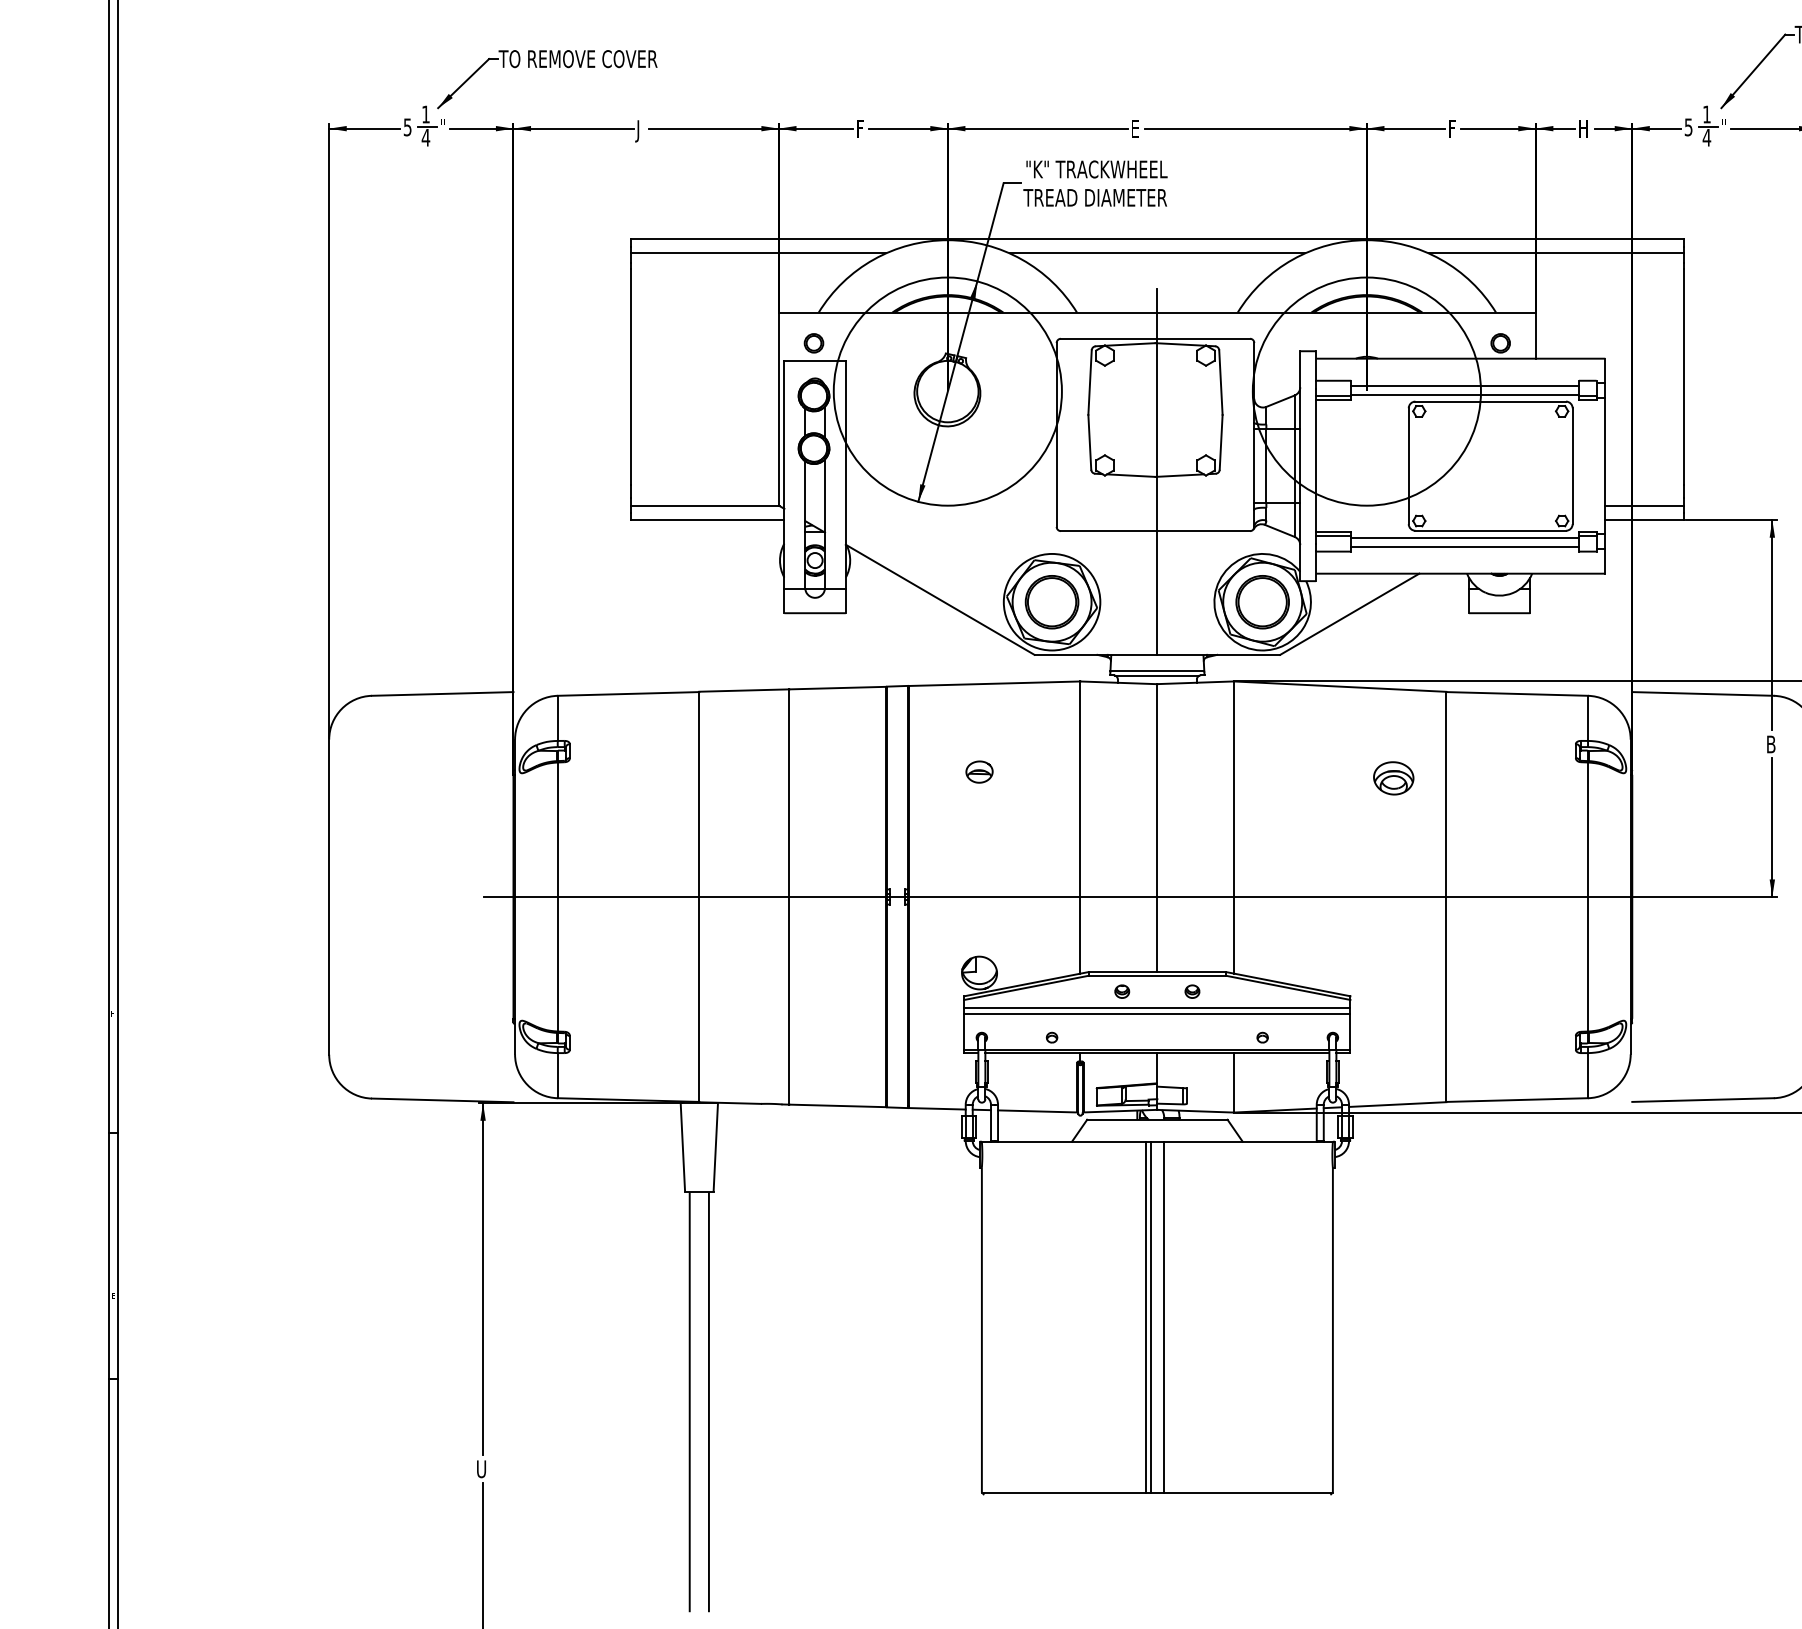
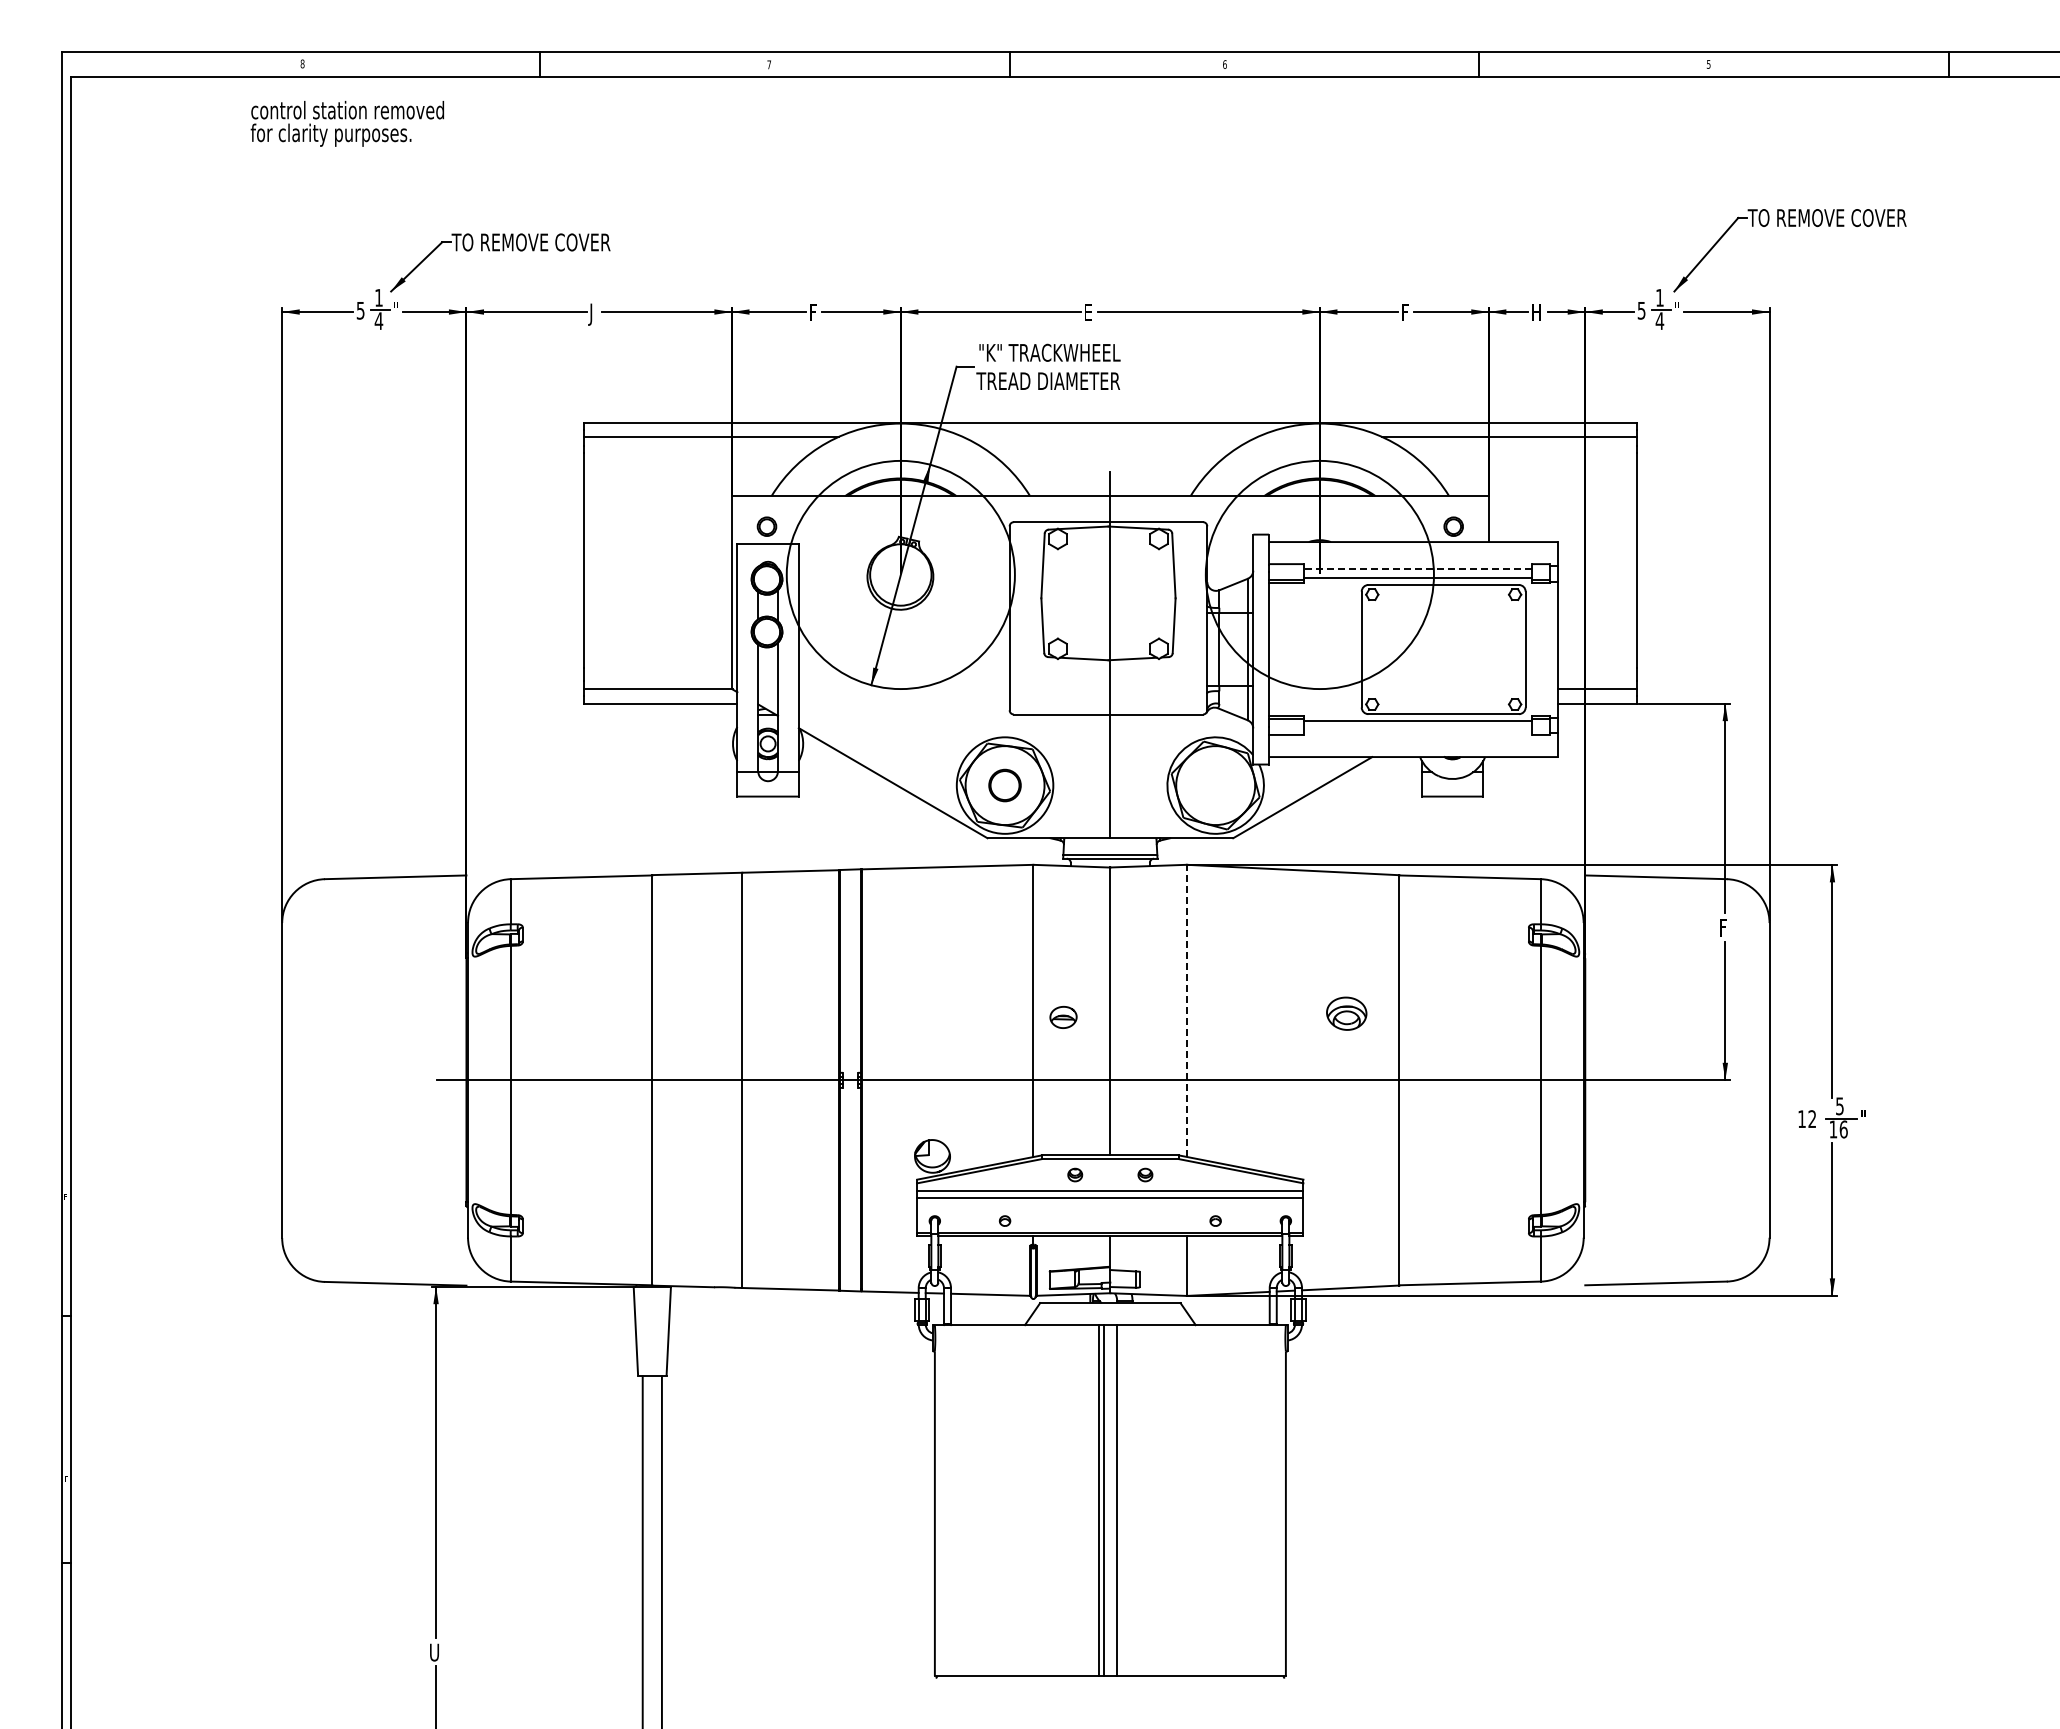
line: (1156, 253) -> (1109, 436), removed
line: (1465, 386) -> (1418, 569), solid -> dashed
line: (1464, 546) -> (1417, 729), removed
part: (1051, 602) -> (1004, 785), size x0.6
part: (1262, 602) -> (1215, 785), removed
text: (1771, 744) -> (1724, 927), B -> F
part: (979, 772) -> (1063, 1017), moved
part: (1393, 778) -> (1346, 1013), moved
line: (1233, 827) -> (1186, 1010), solid -> dashed

